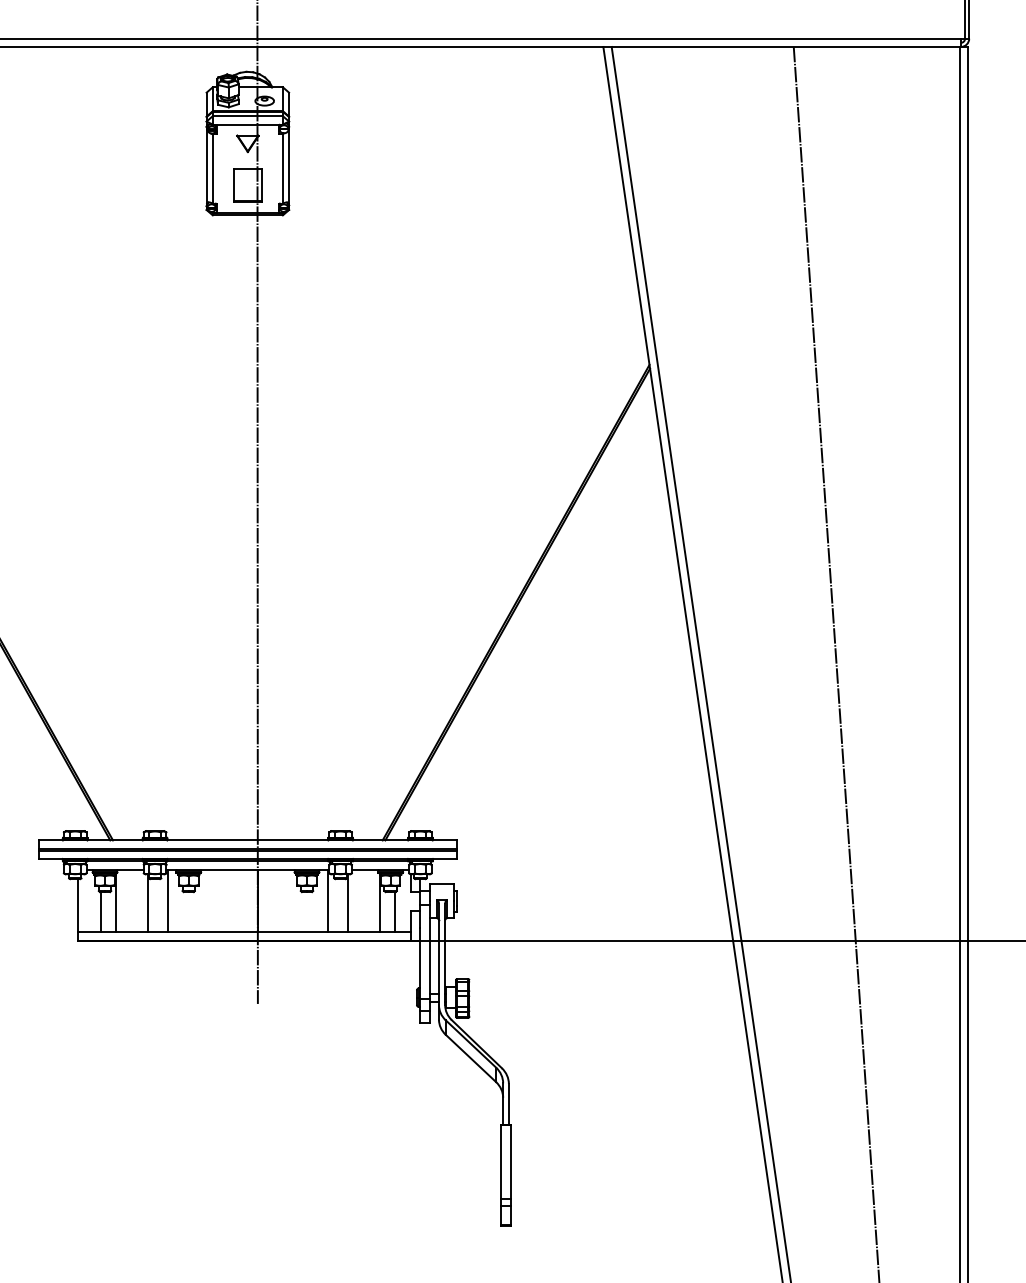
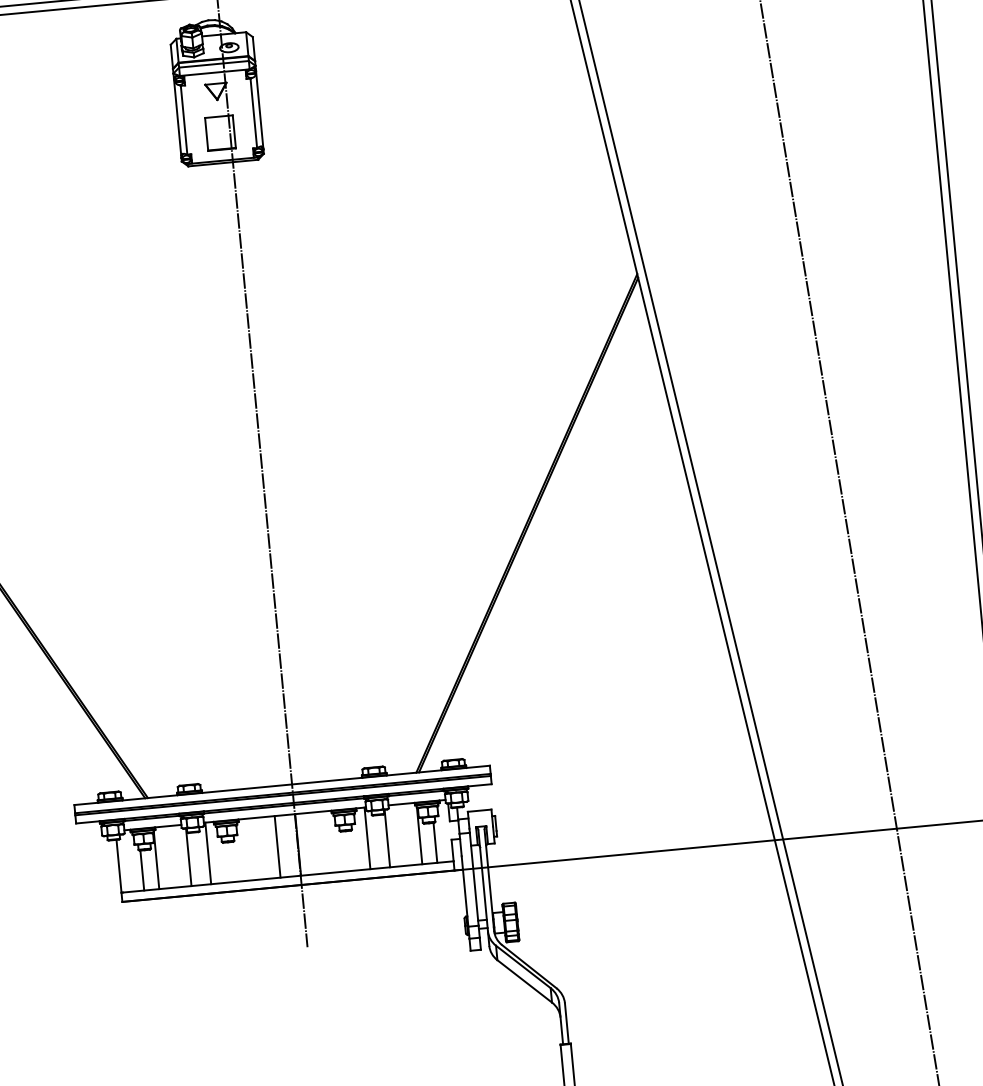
line: (237, 901) -> (277, 847), added

